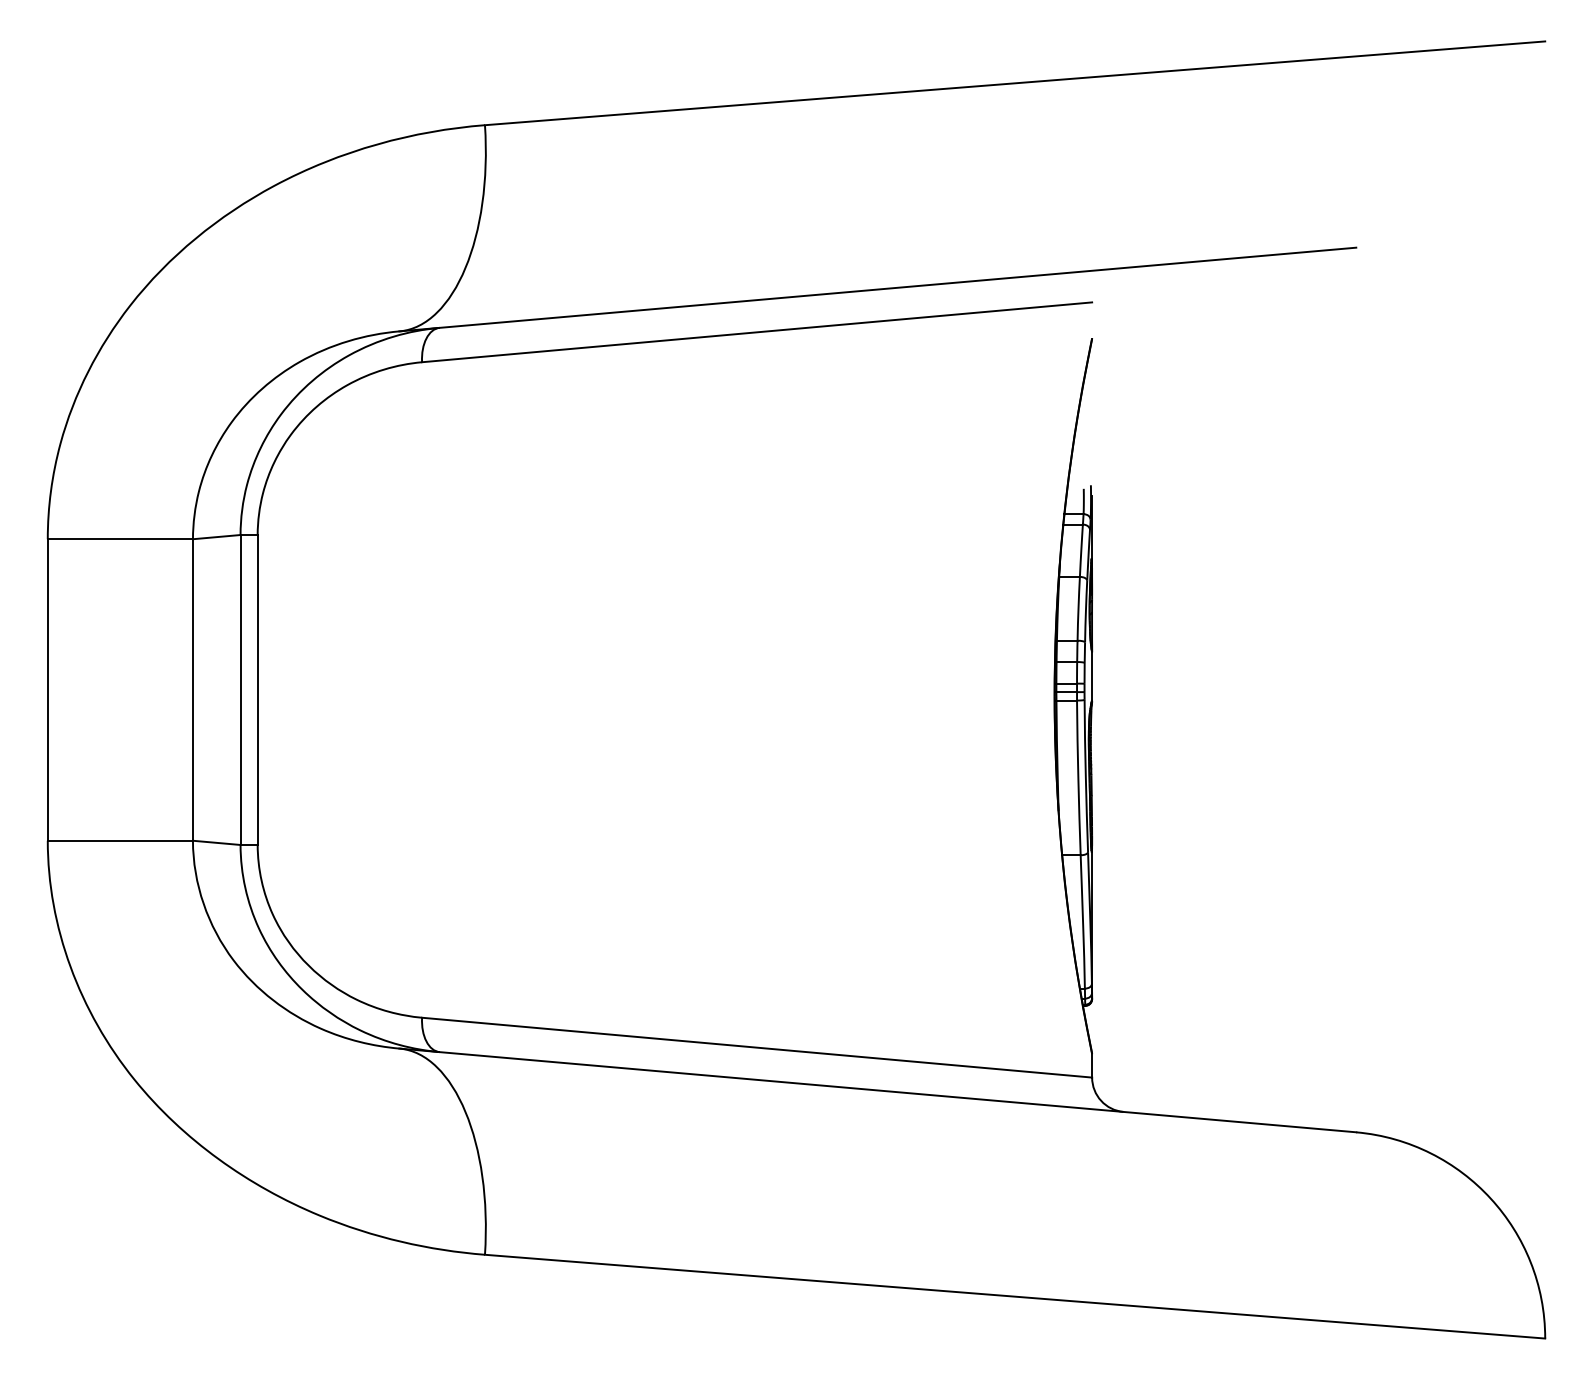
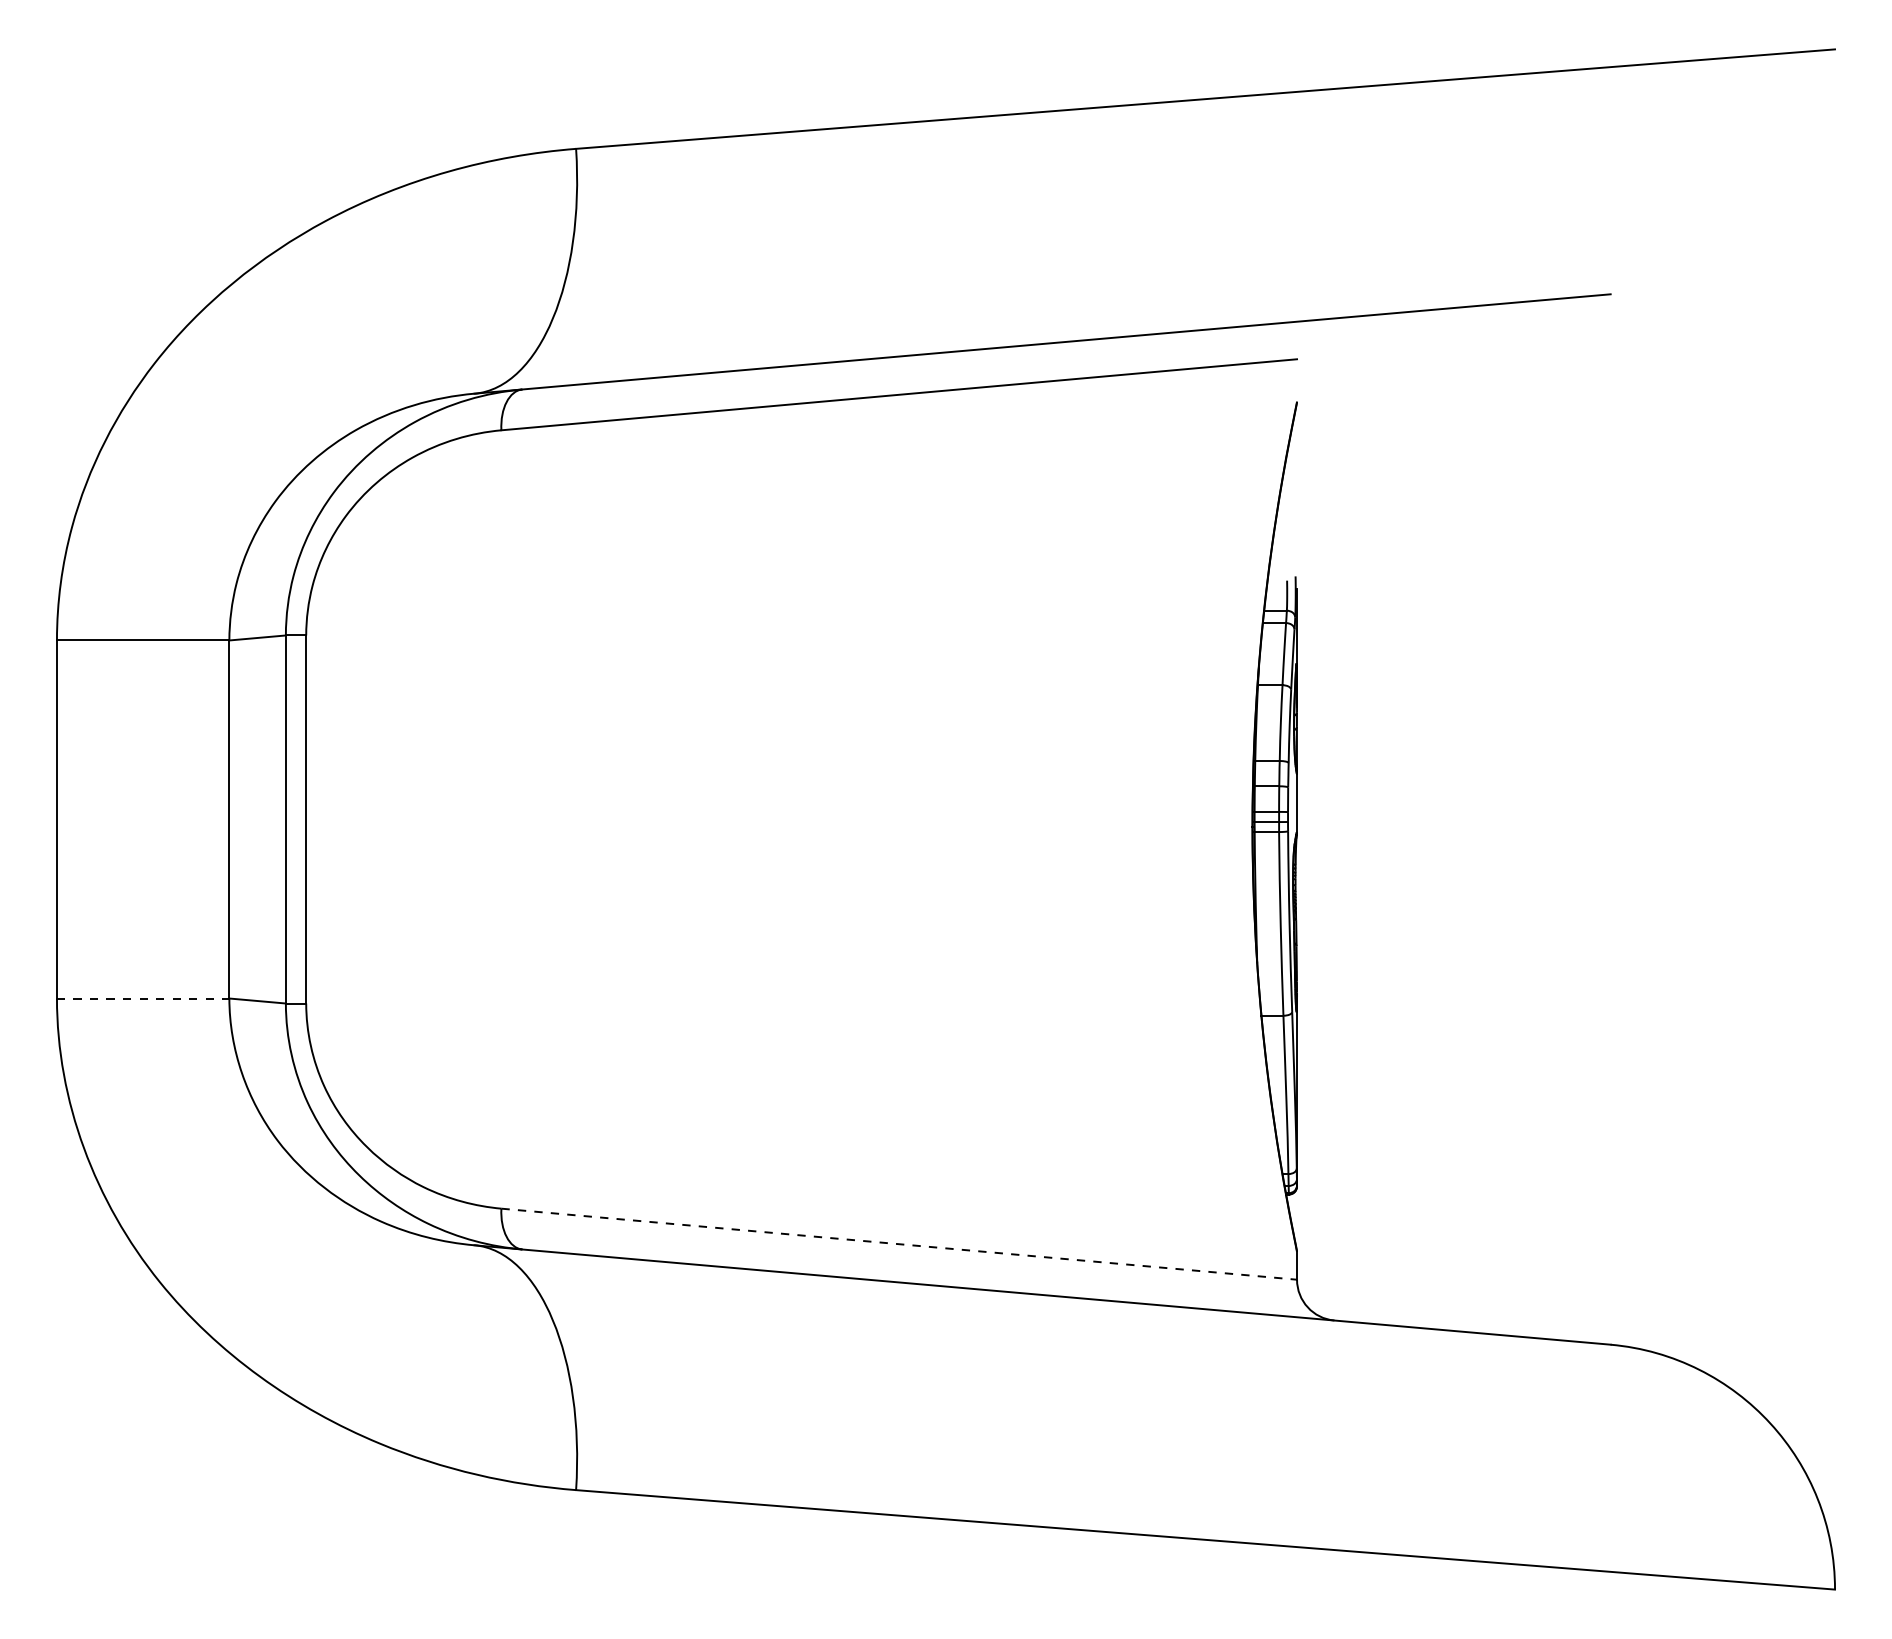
line: (120, 840) -> (143, 998), solid -> dashed
line: (757, 1047) -> (899, 1243), solid -> dashed

